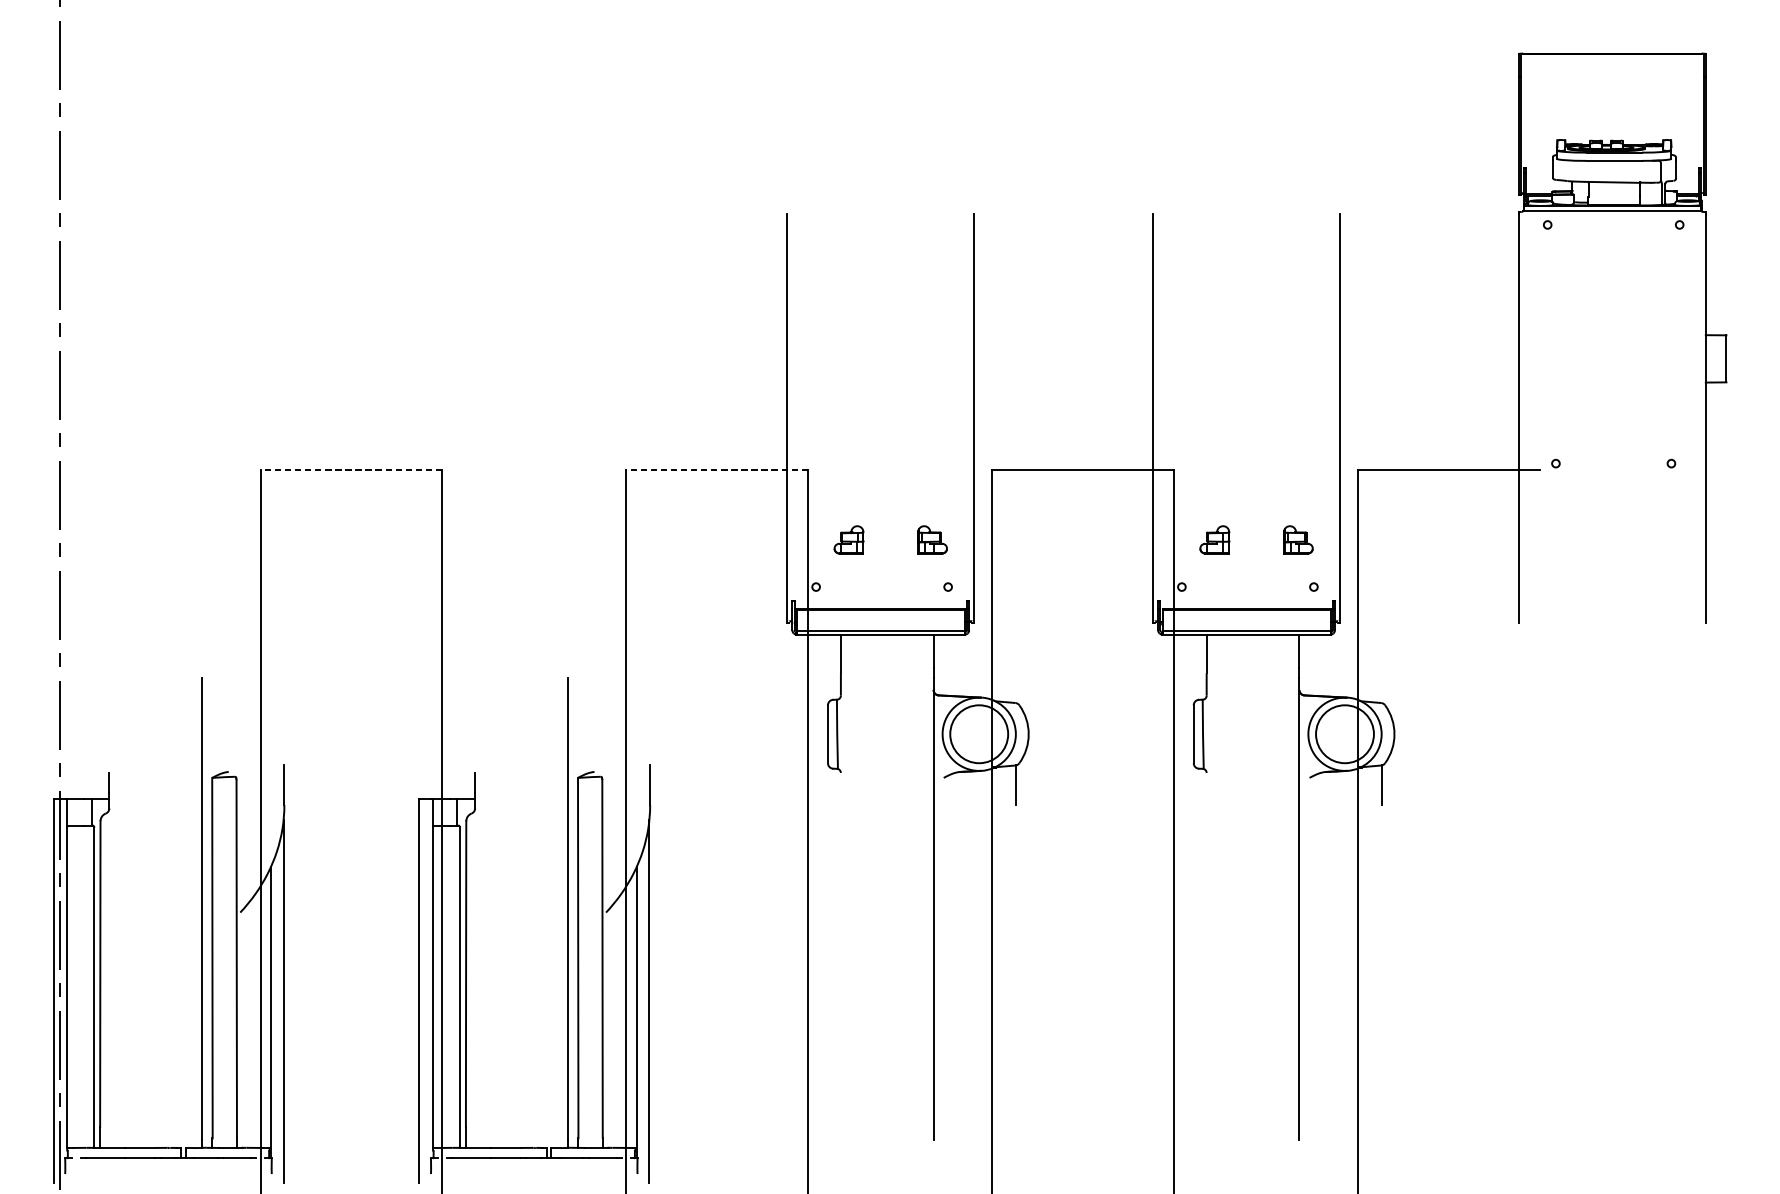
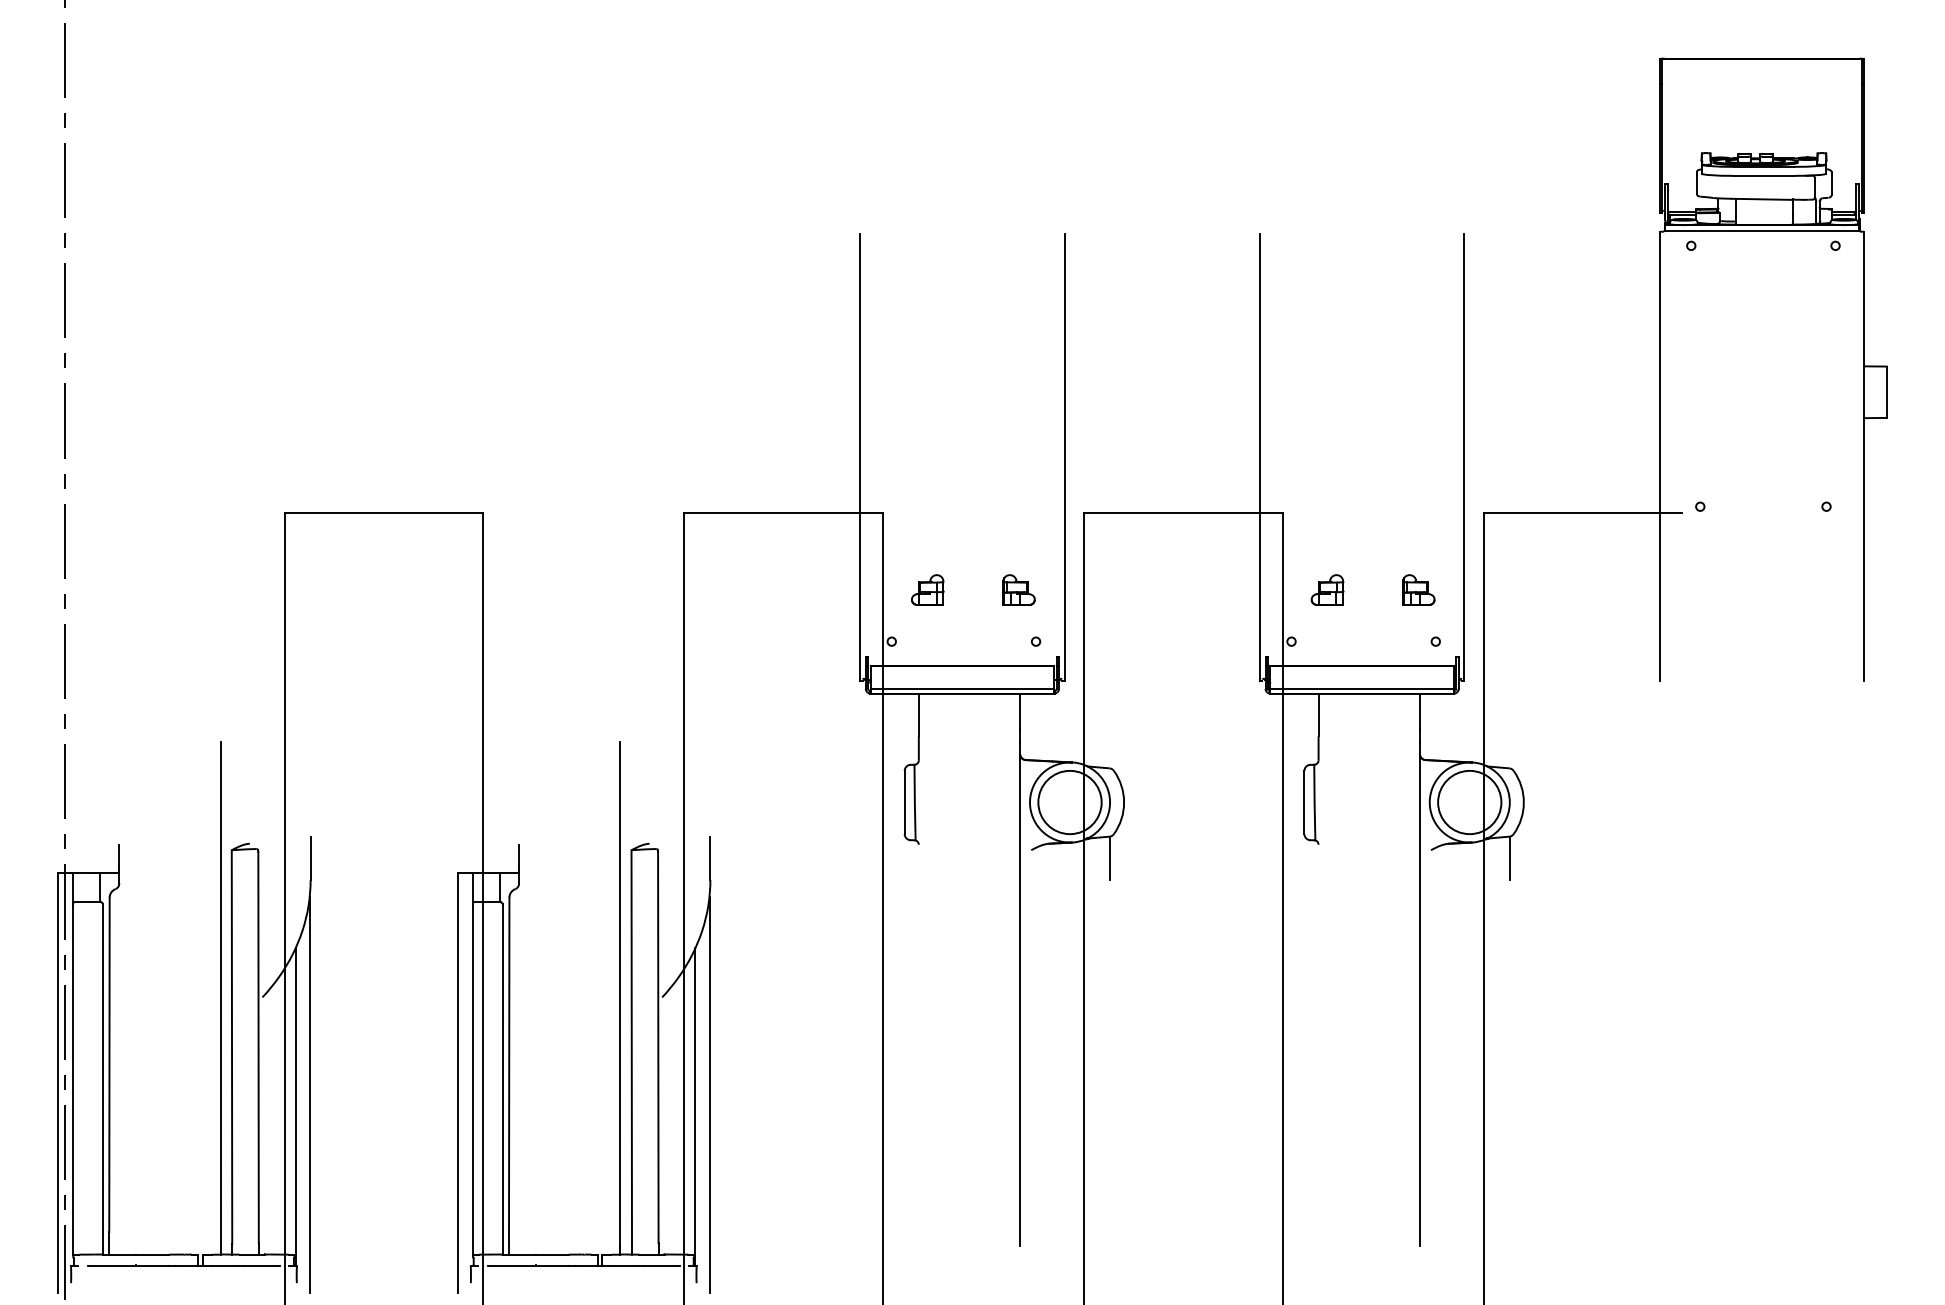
line: (351, 469) -> (383, 513), dashed -> solid
line: (717, 469) -> (783, 513), dashed -> solid

